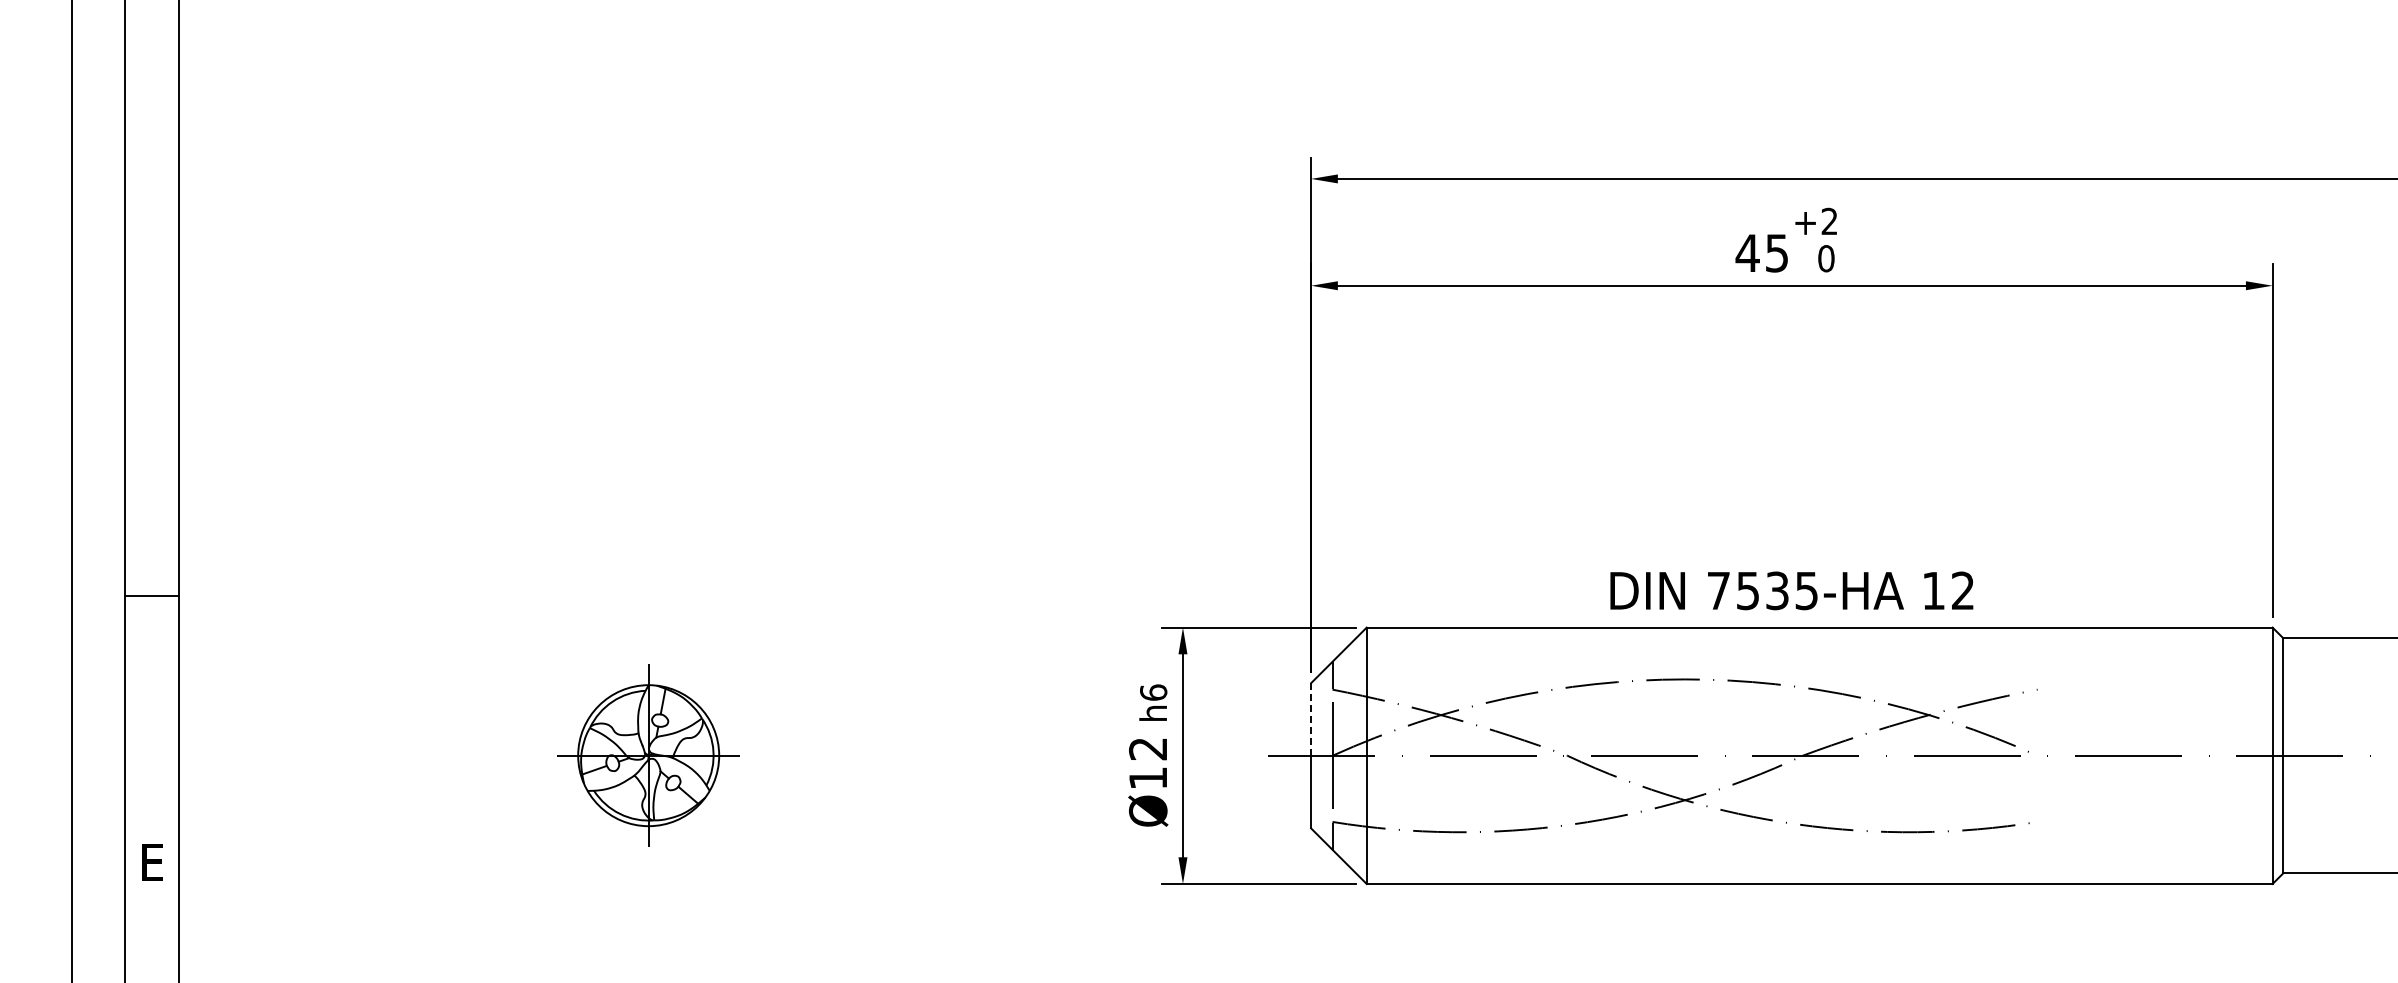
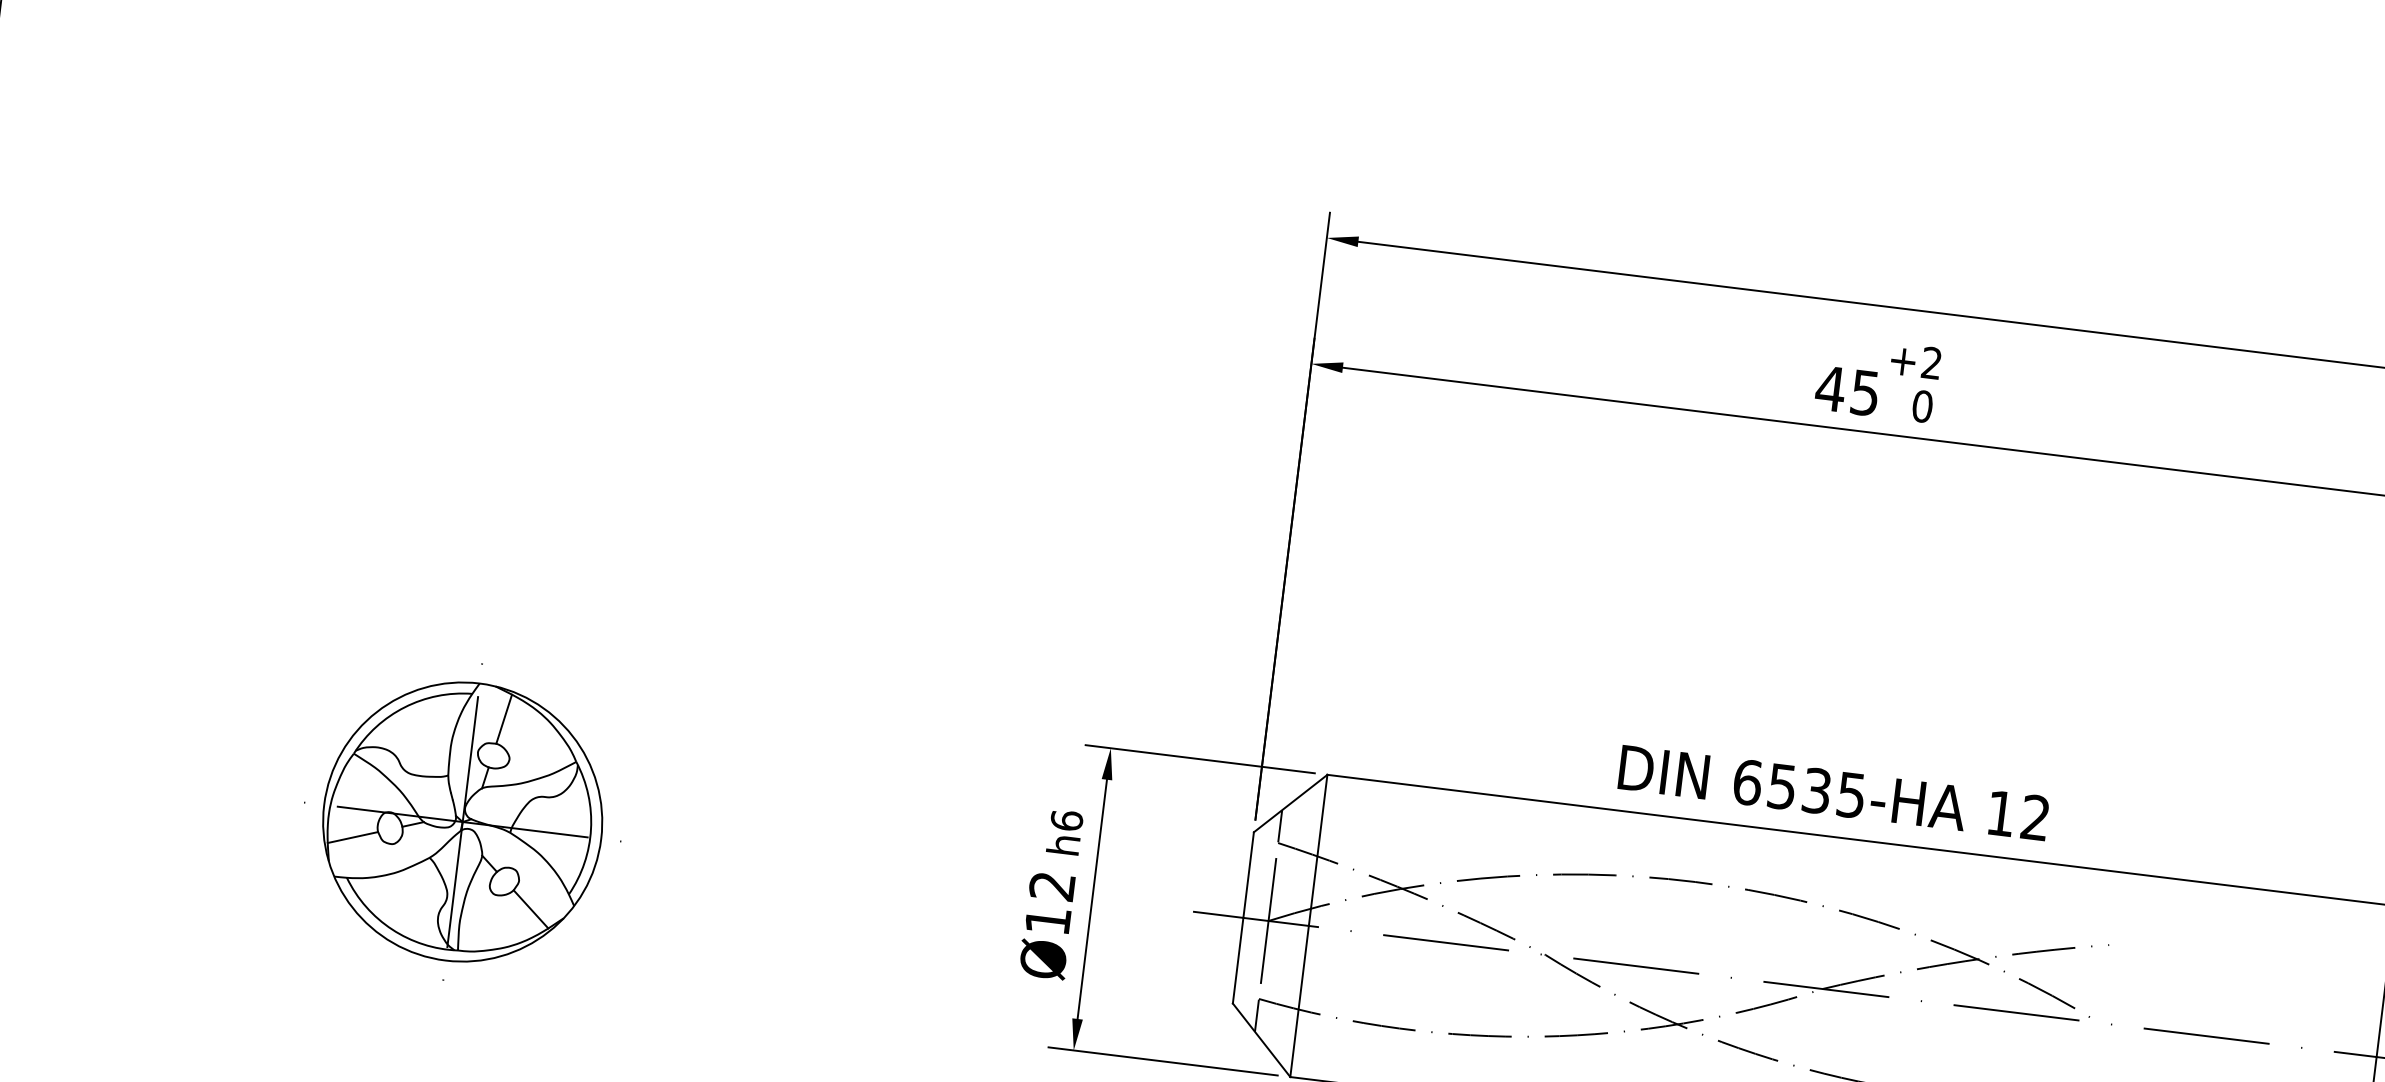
text: (1718, 590) -> (1747, 782), 7535-HA -> 6535-HA
line: (1311, 718) -> (1249, 873), dashed -> solid
part: (648, 755) -> (462, 821), size x1.67

